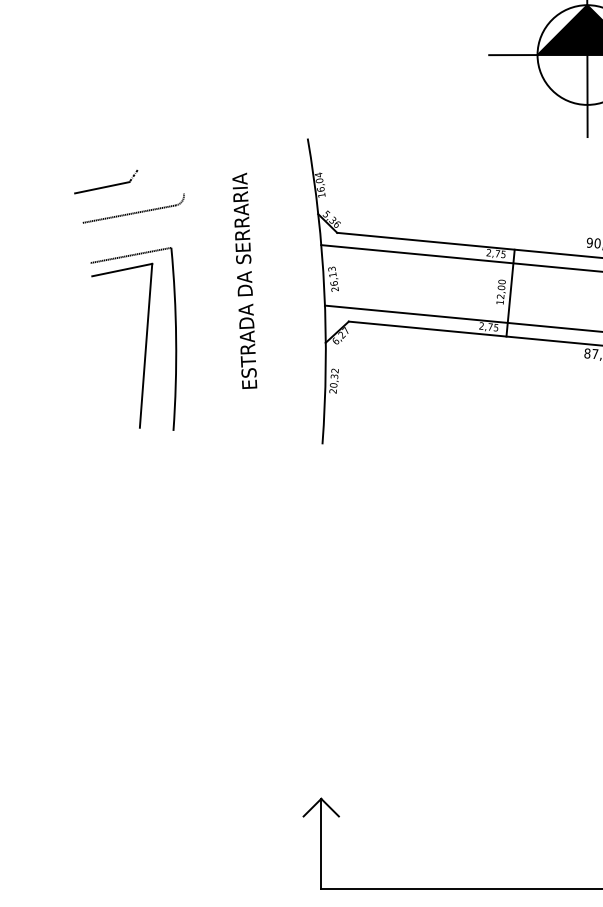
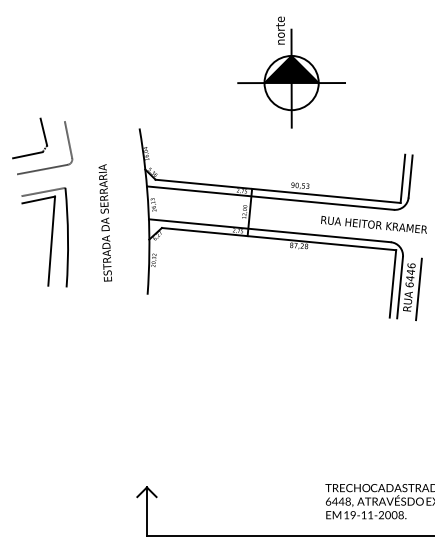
line: (130, 144) -> (43, 131), added
line: (176, 158) -> (68, 139), added
text: (245, 280) -> (105, 222), moved

